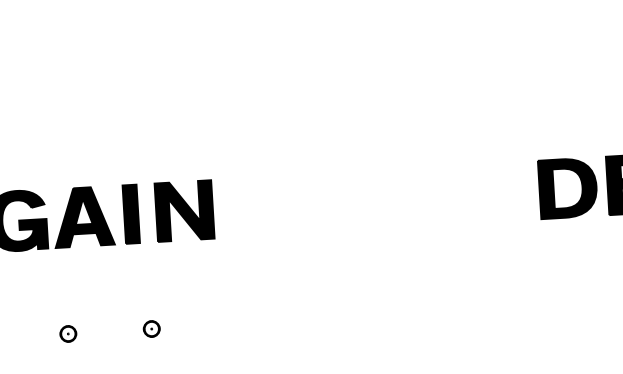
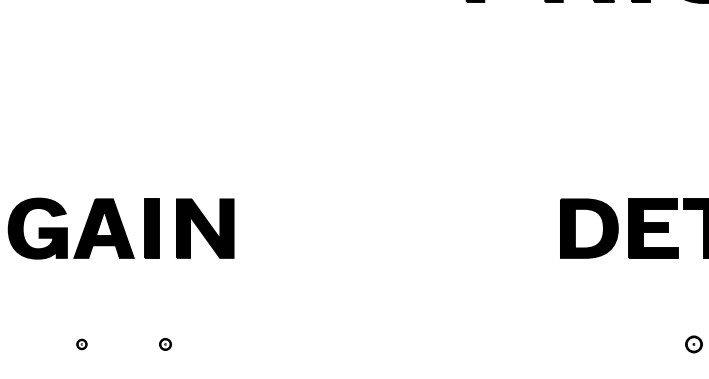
part: (151, 329) -> (165, 344), size x0.7
part: (67, 334) -> (81, 344), size x0.6

